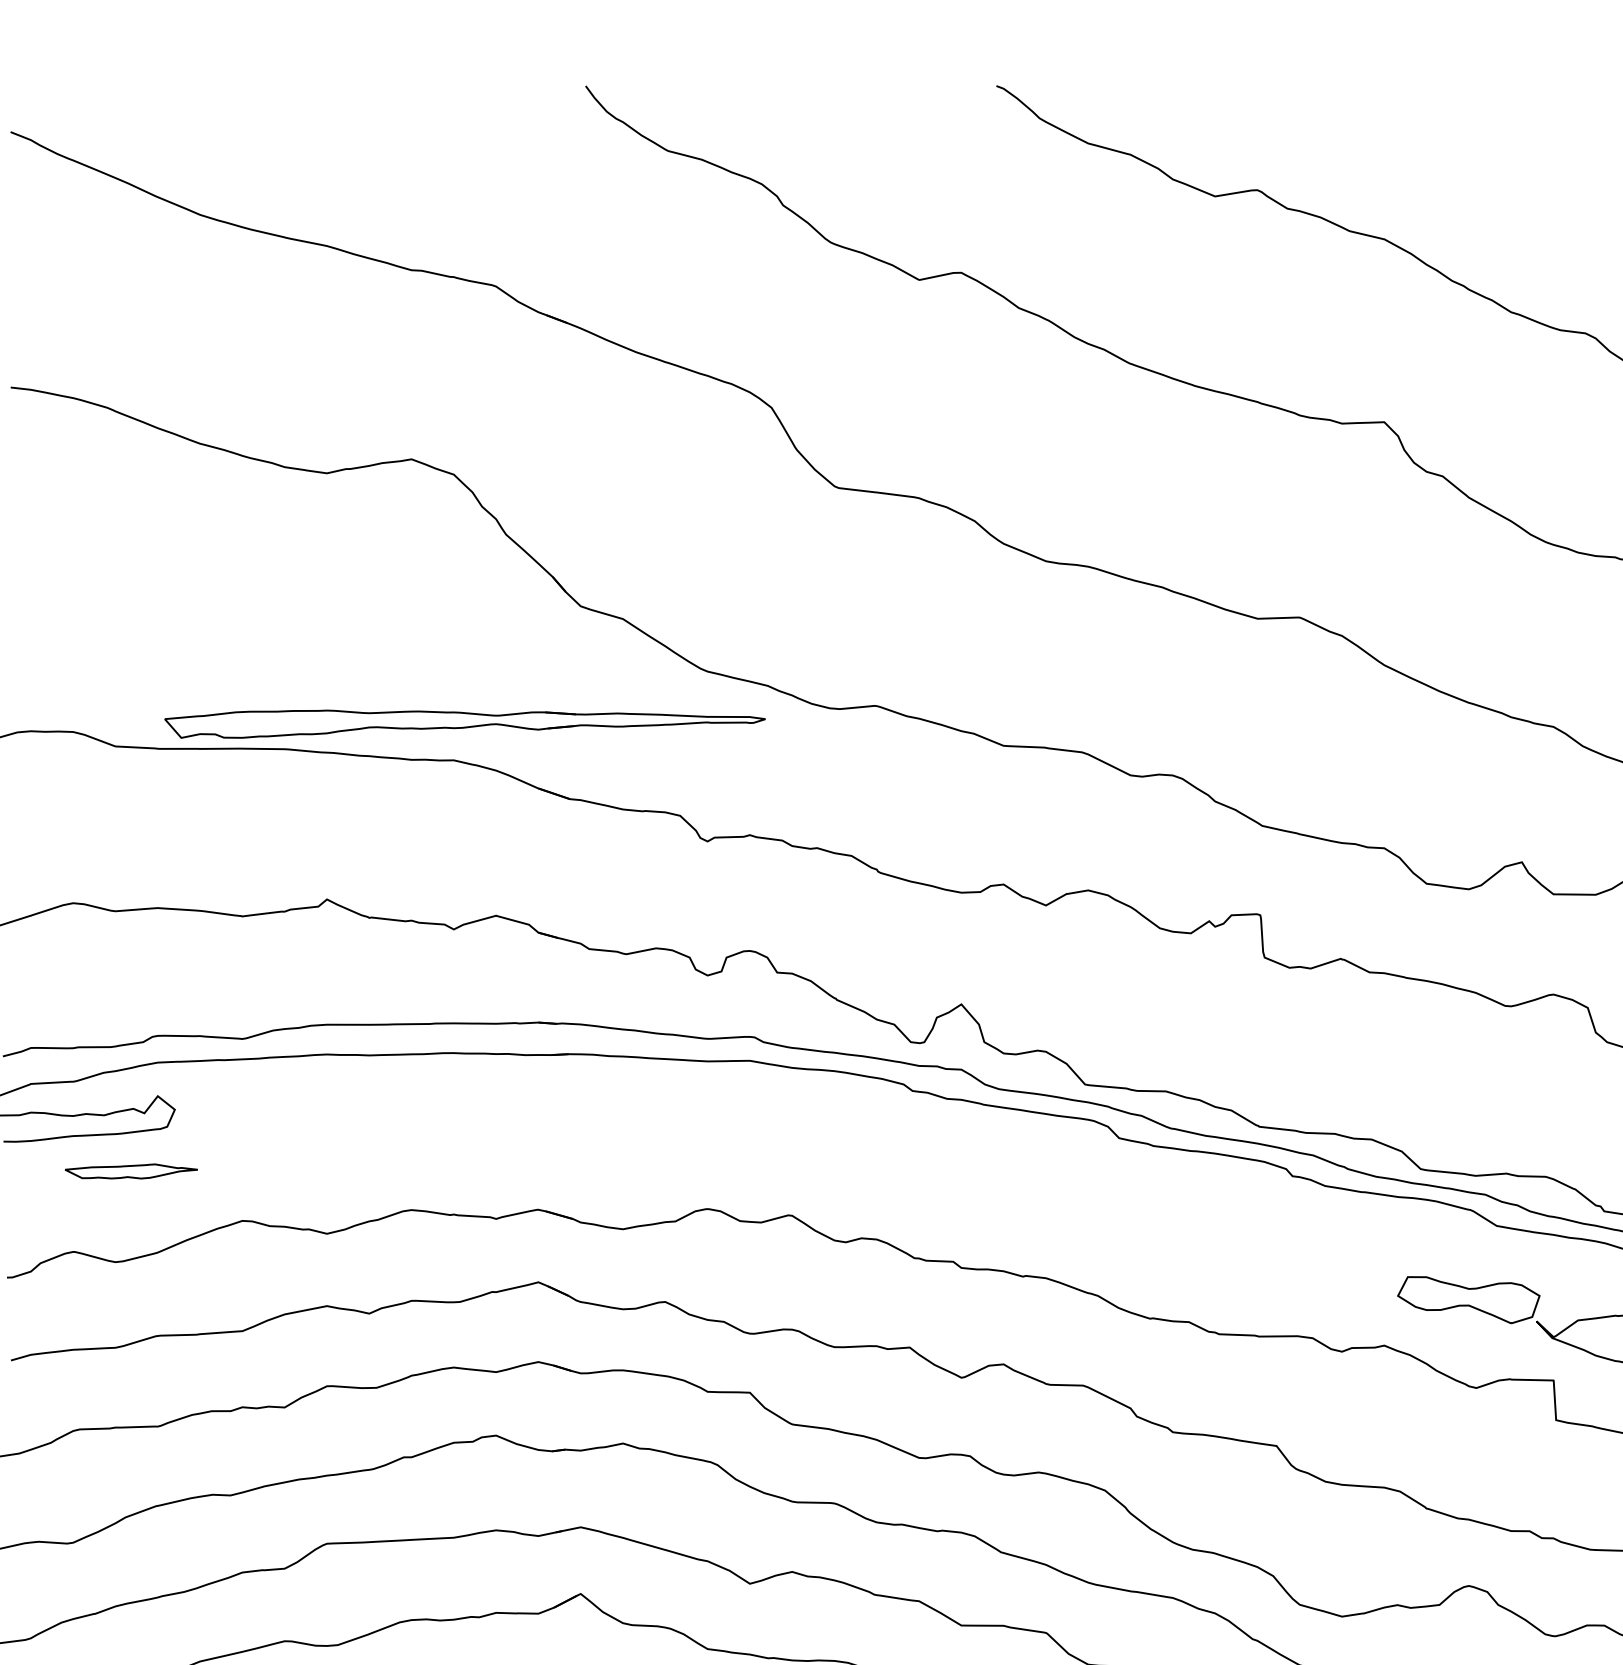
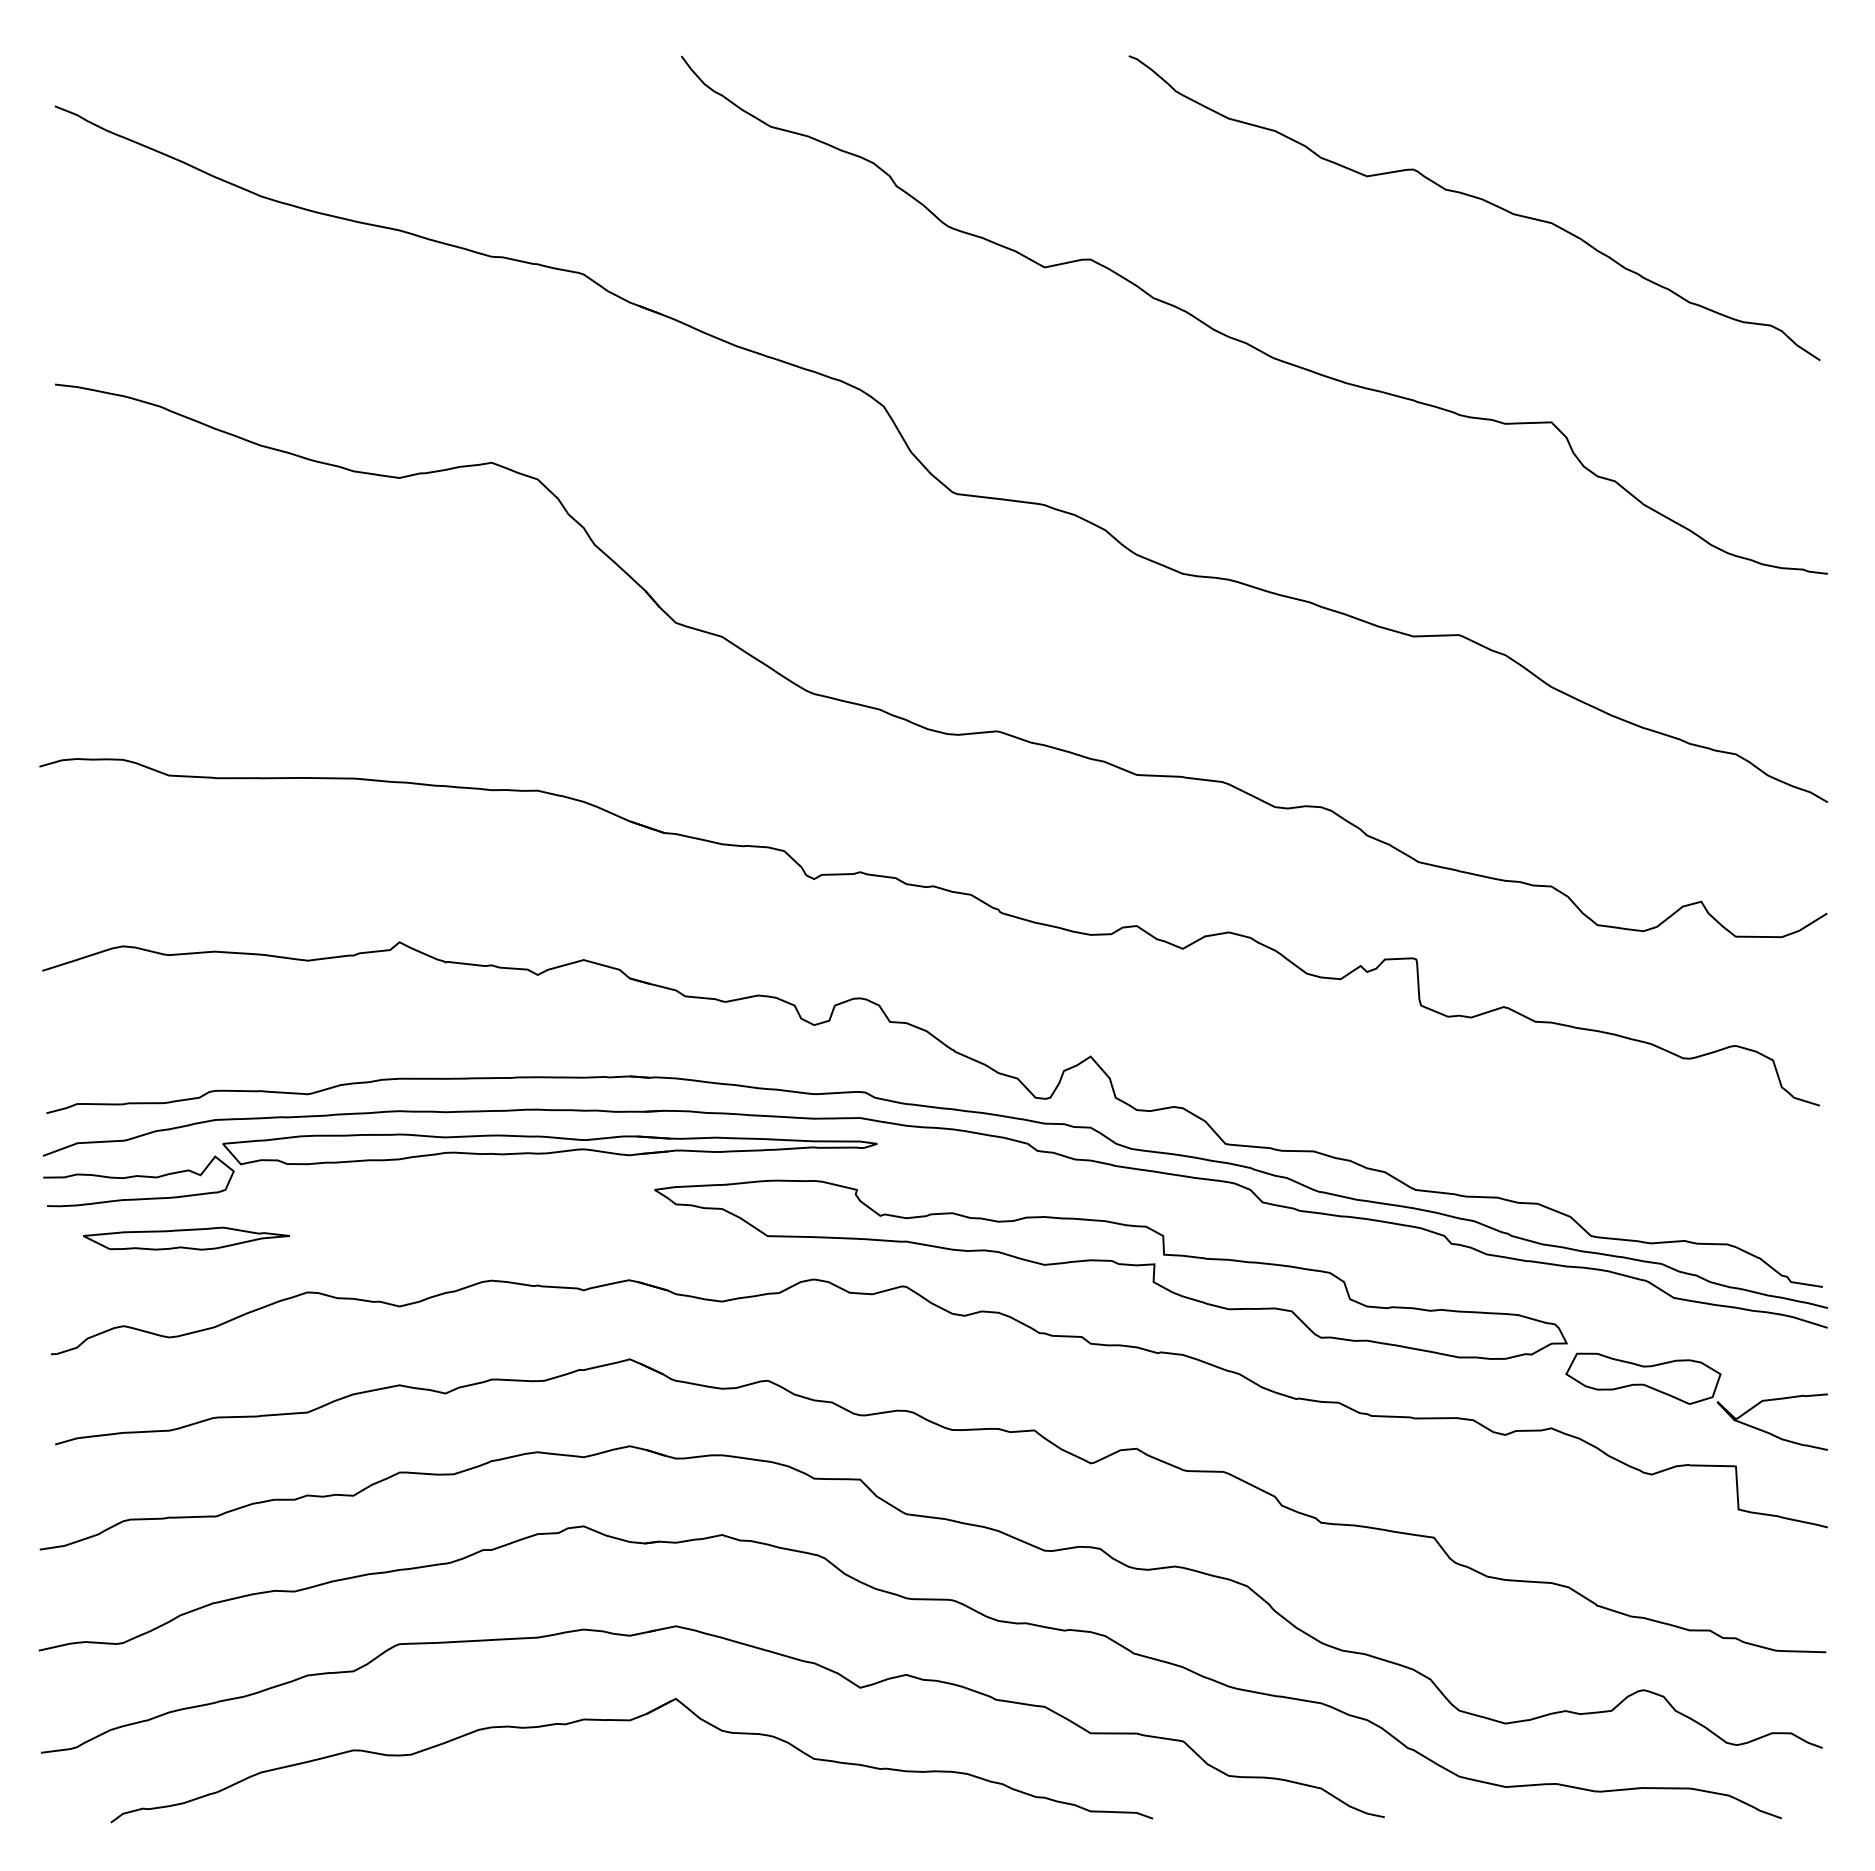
part: (464, 724) -> (549, 1149), moved
part: (131, 1171) -> (186, 1238), size x1.43
part: (983, 1194) -> (1114, 1263), added

